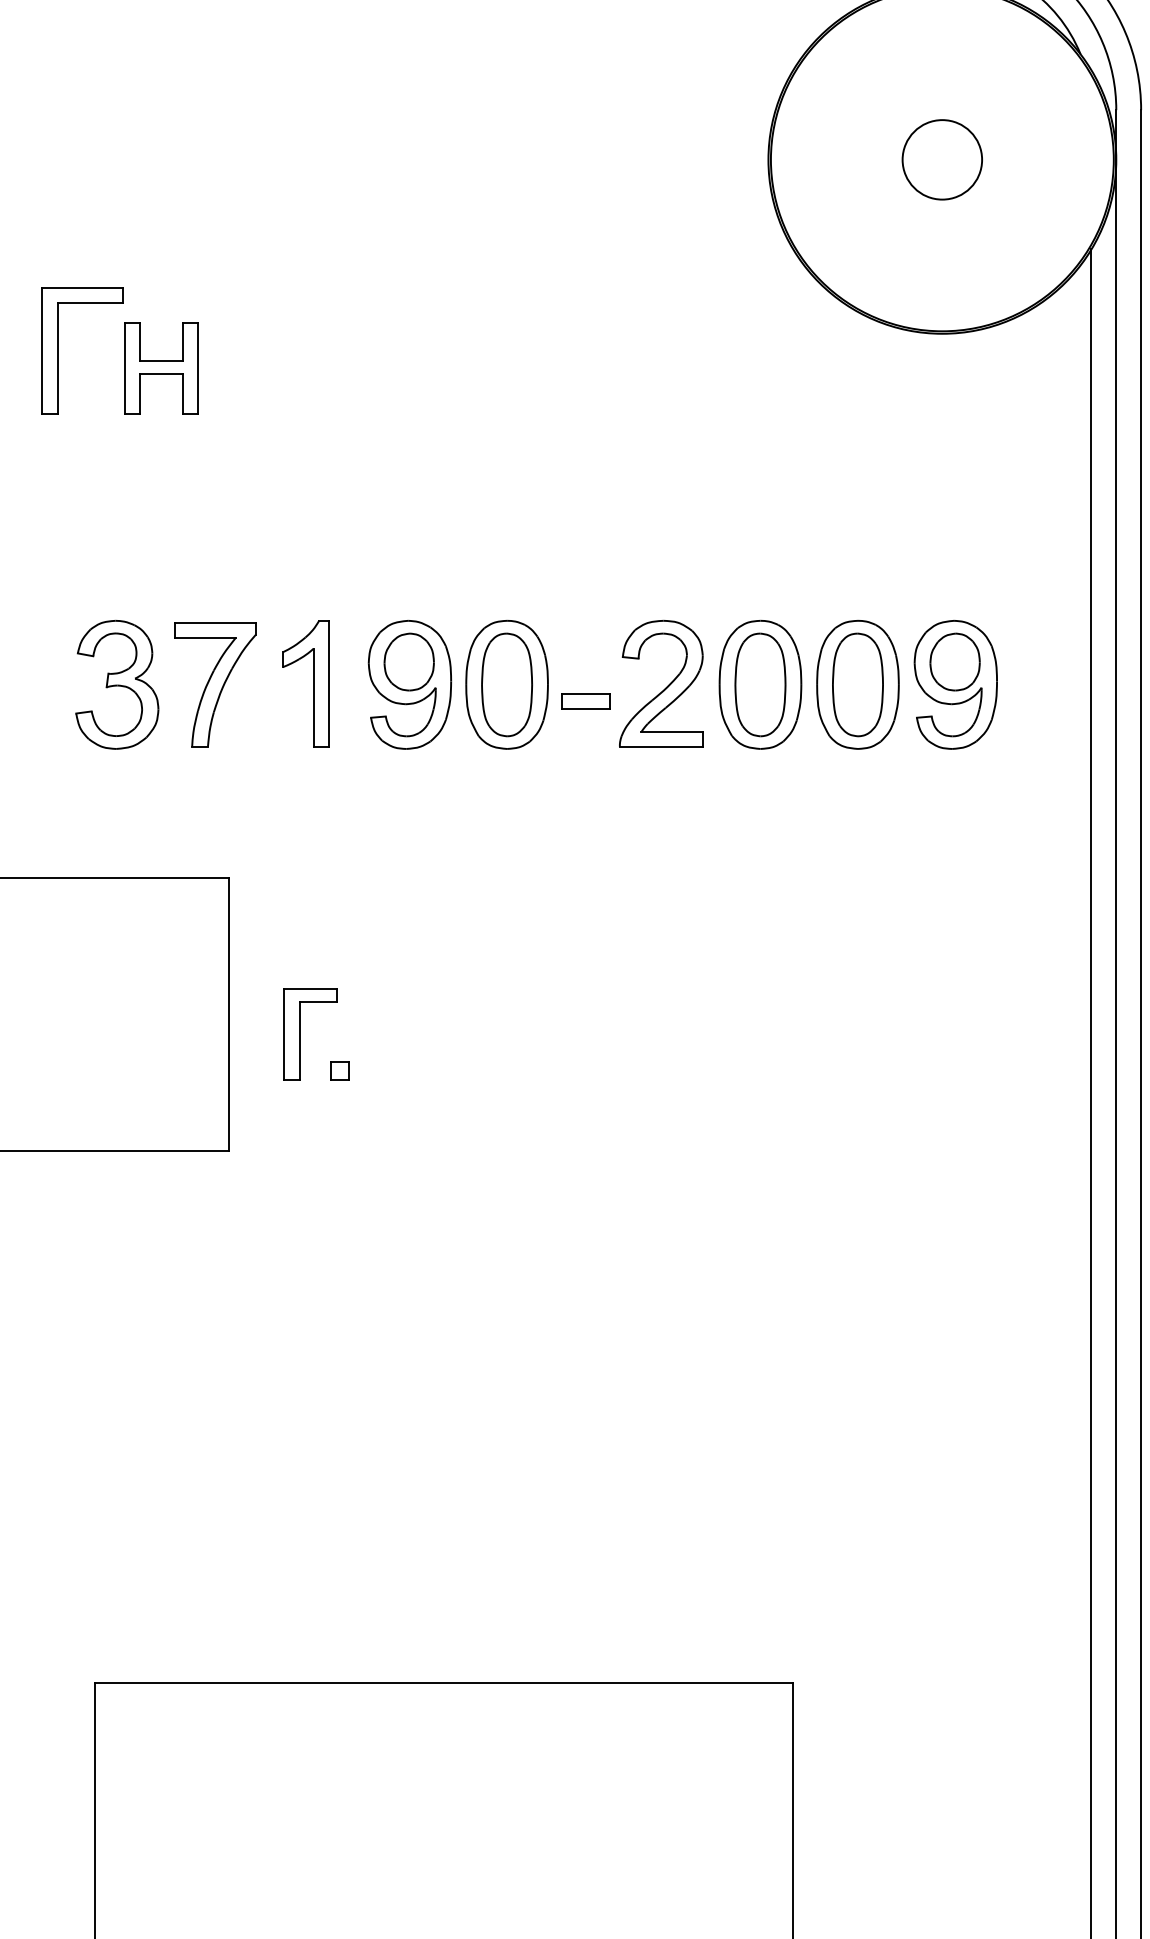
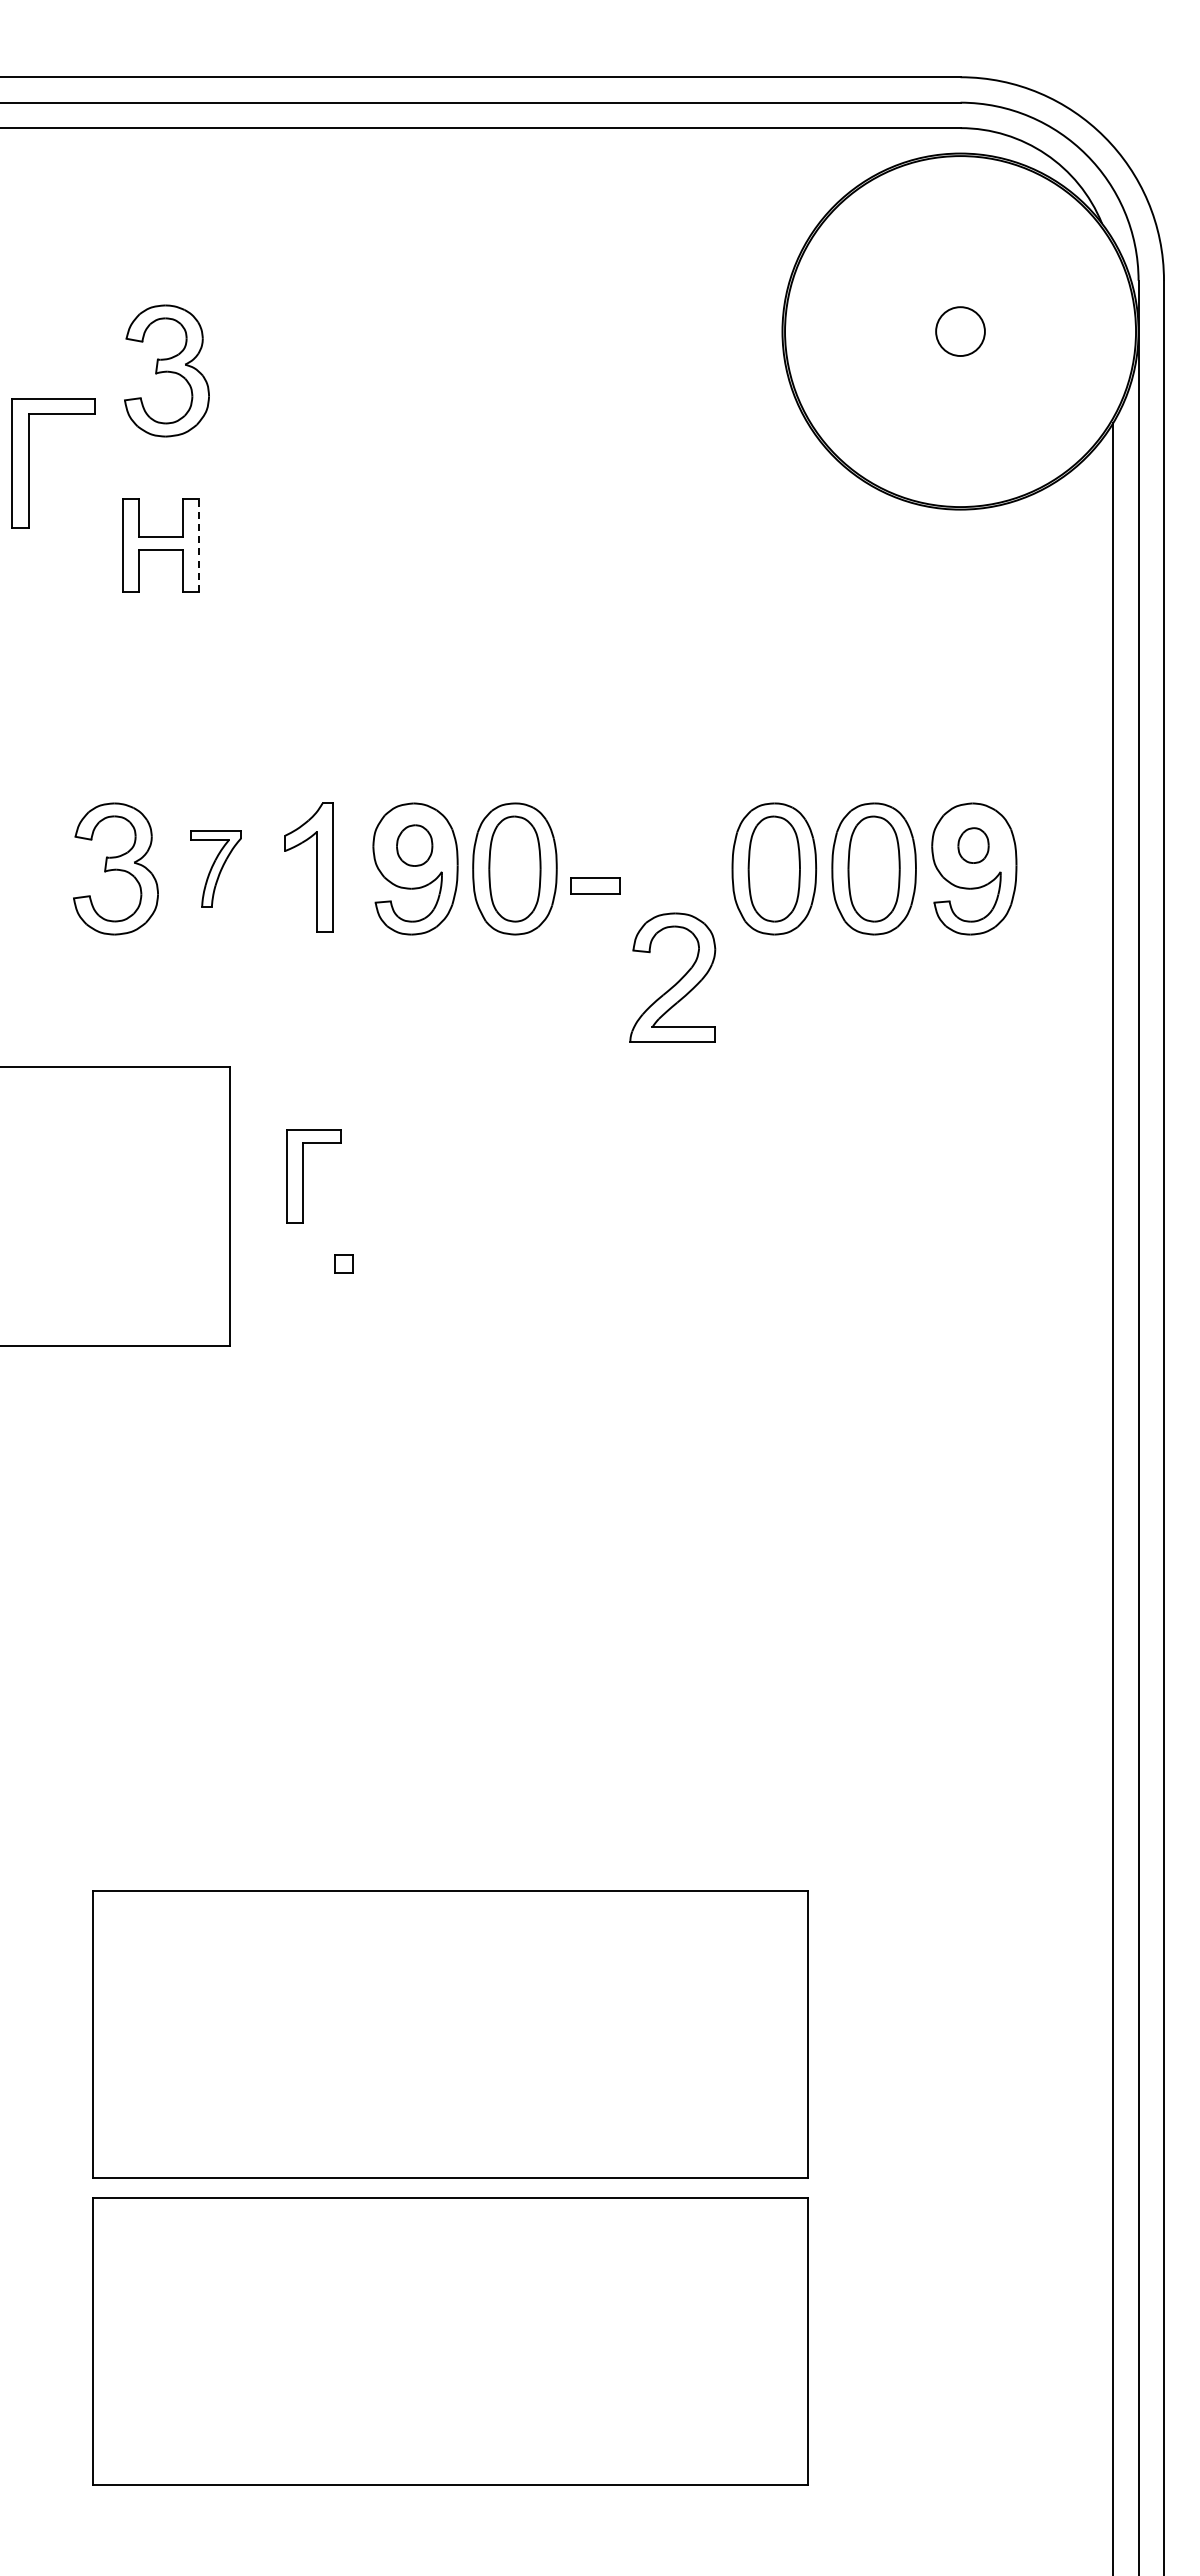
circle: (942, 159) -> (960, 331), size x0.6
part: (166, 197) -> (166, 370), added
part: (59, 351) -> (29, 463), moved
line: (197, 368) -> (198, 545), solid -> dashed
part: (408, 661) -> (414, 845), size x0.7
part: (955, 661) -> (973, 845), size x0.6
part: (215, 684) -> (216, 868), size x0.6
part: (665, 687) -> (677, 981), moved
part: (300, 1034) -> (303, 1176), moved

